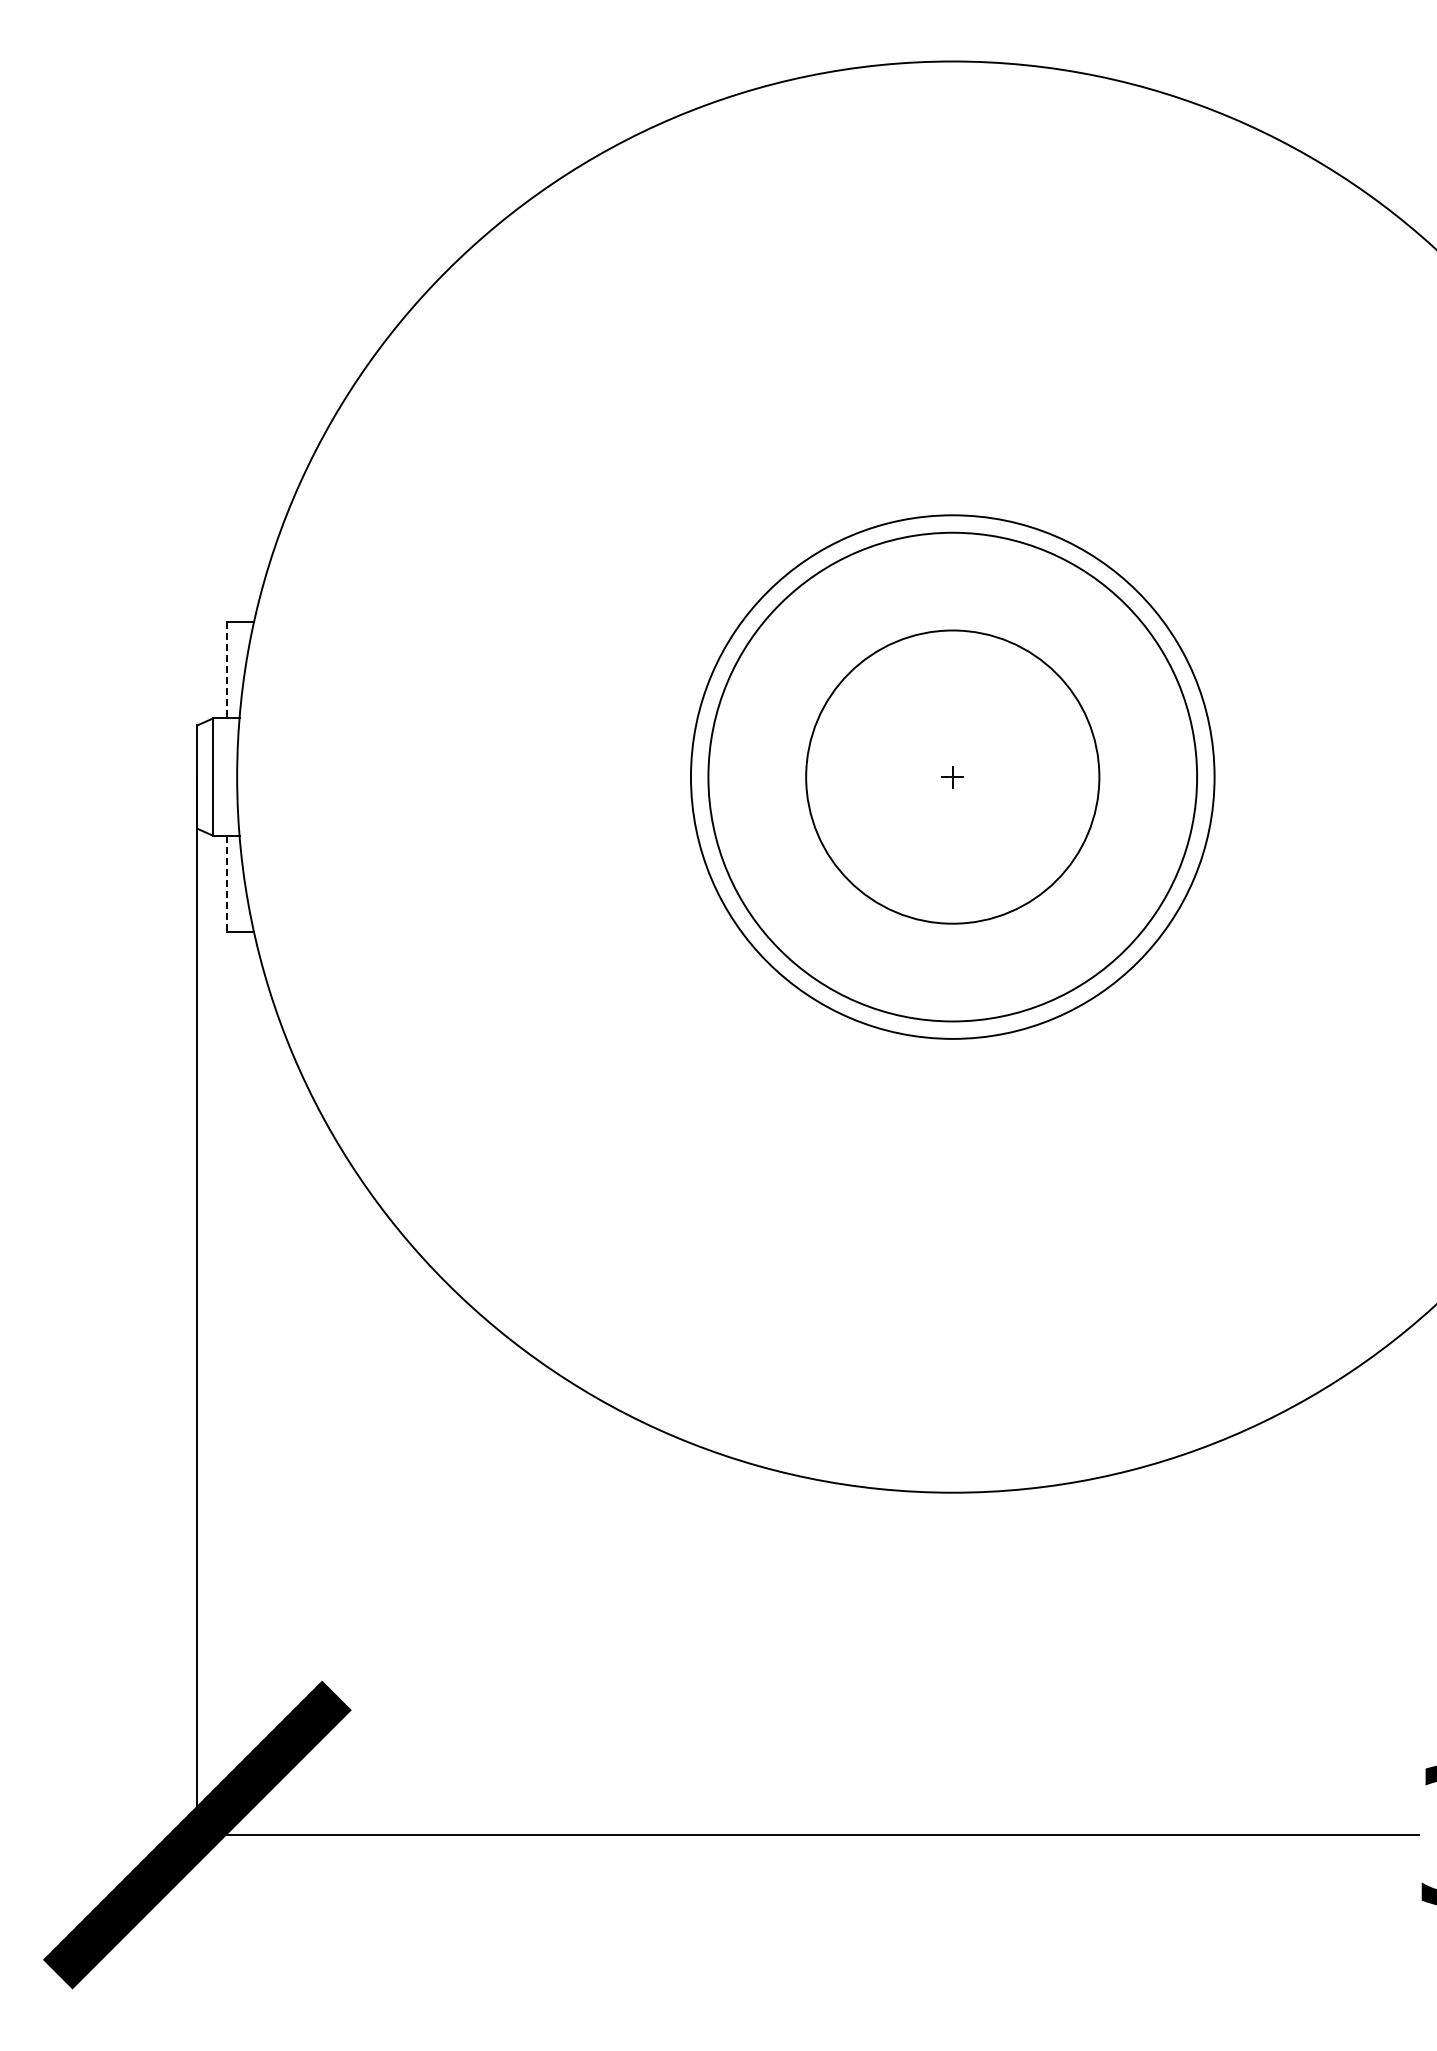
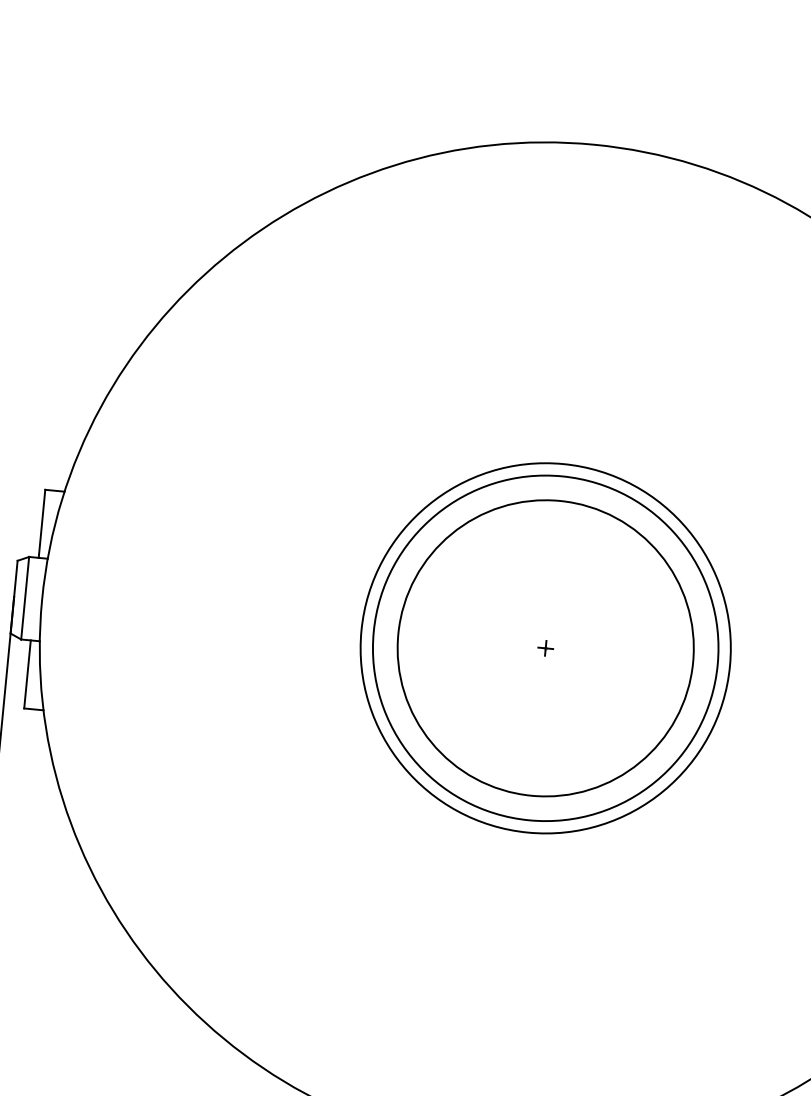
line: (226, 670) -> (41, 524), dashed -> solid
circle: (952, 776) -> (545, 647), size x1.43
line: (226, 884) -> (27, 674), dashed -> solid

